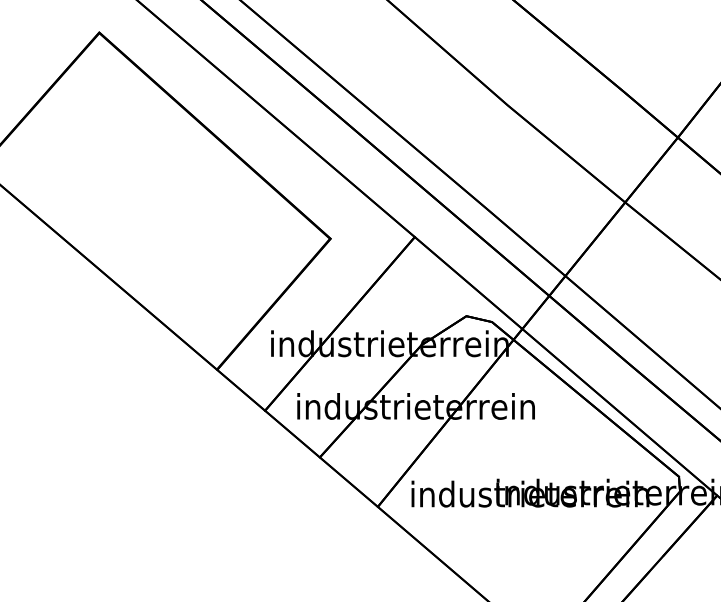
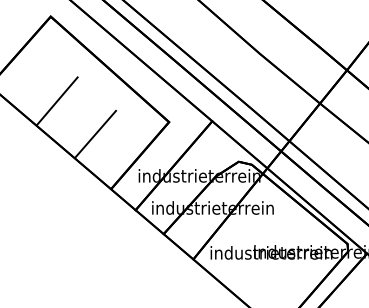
line: (112, 196) -> (57, 100), added
line: (186, 260) -> (95, 133), added

